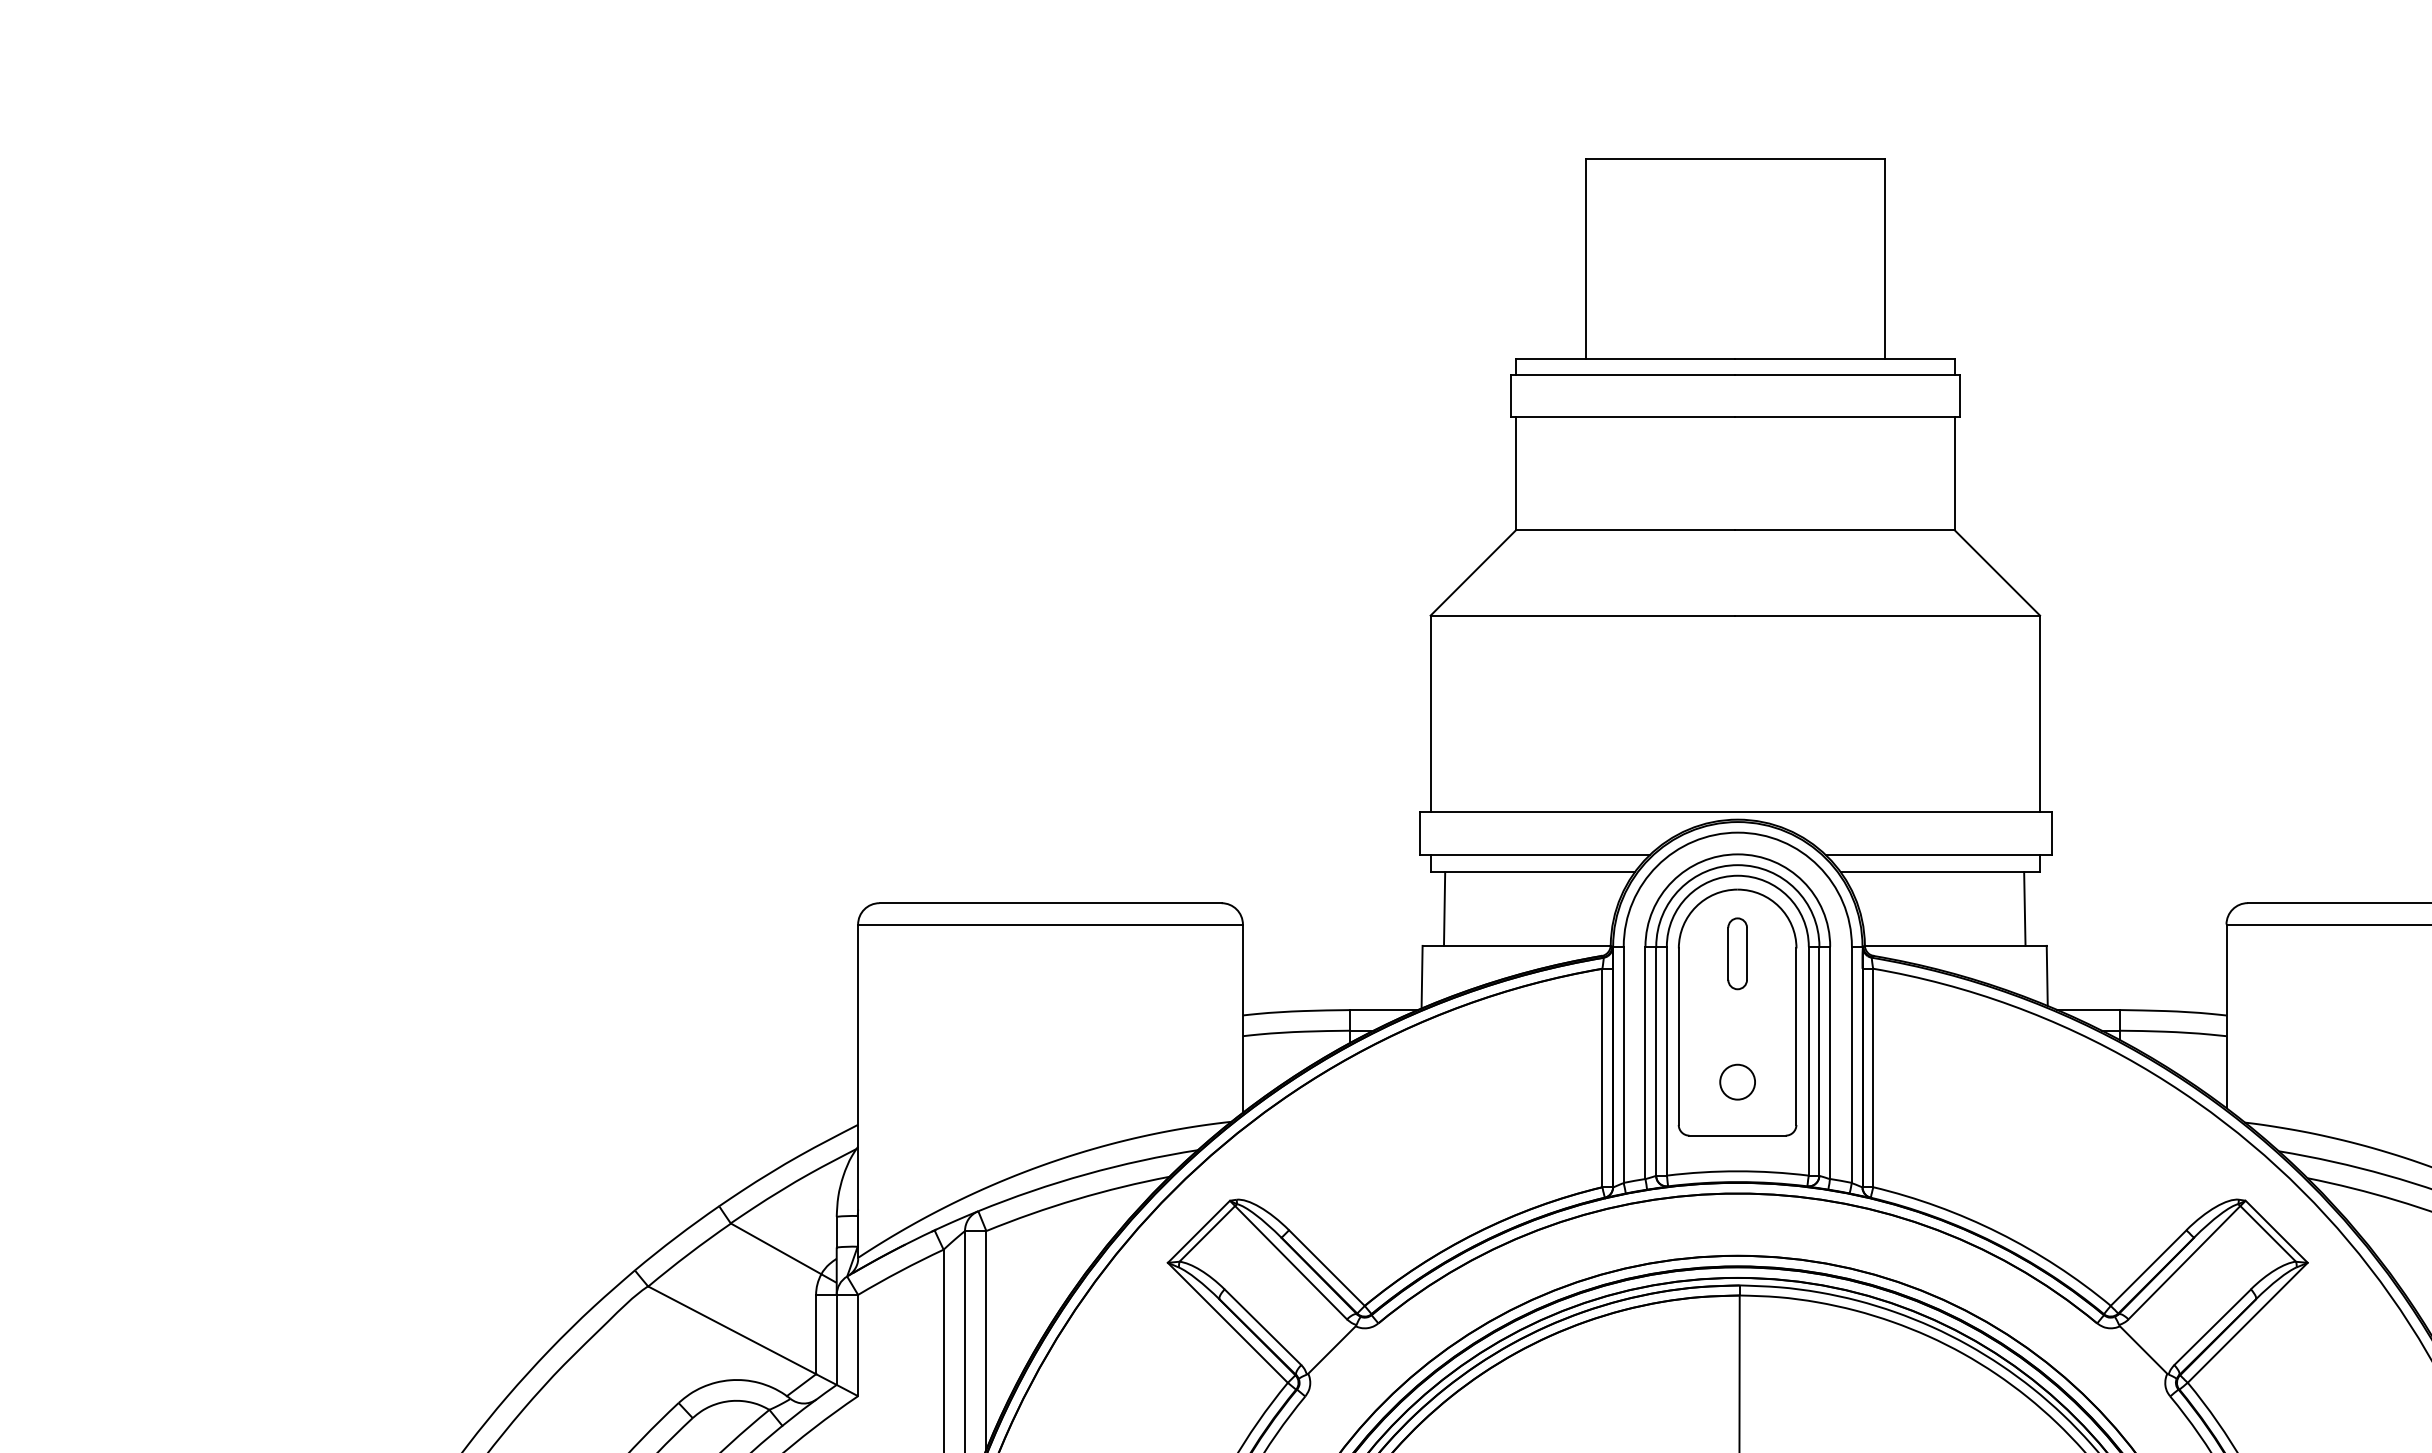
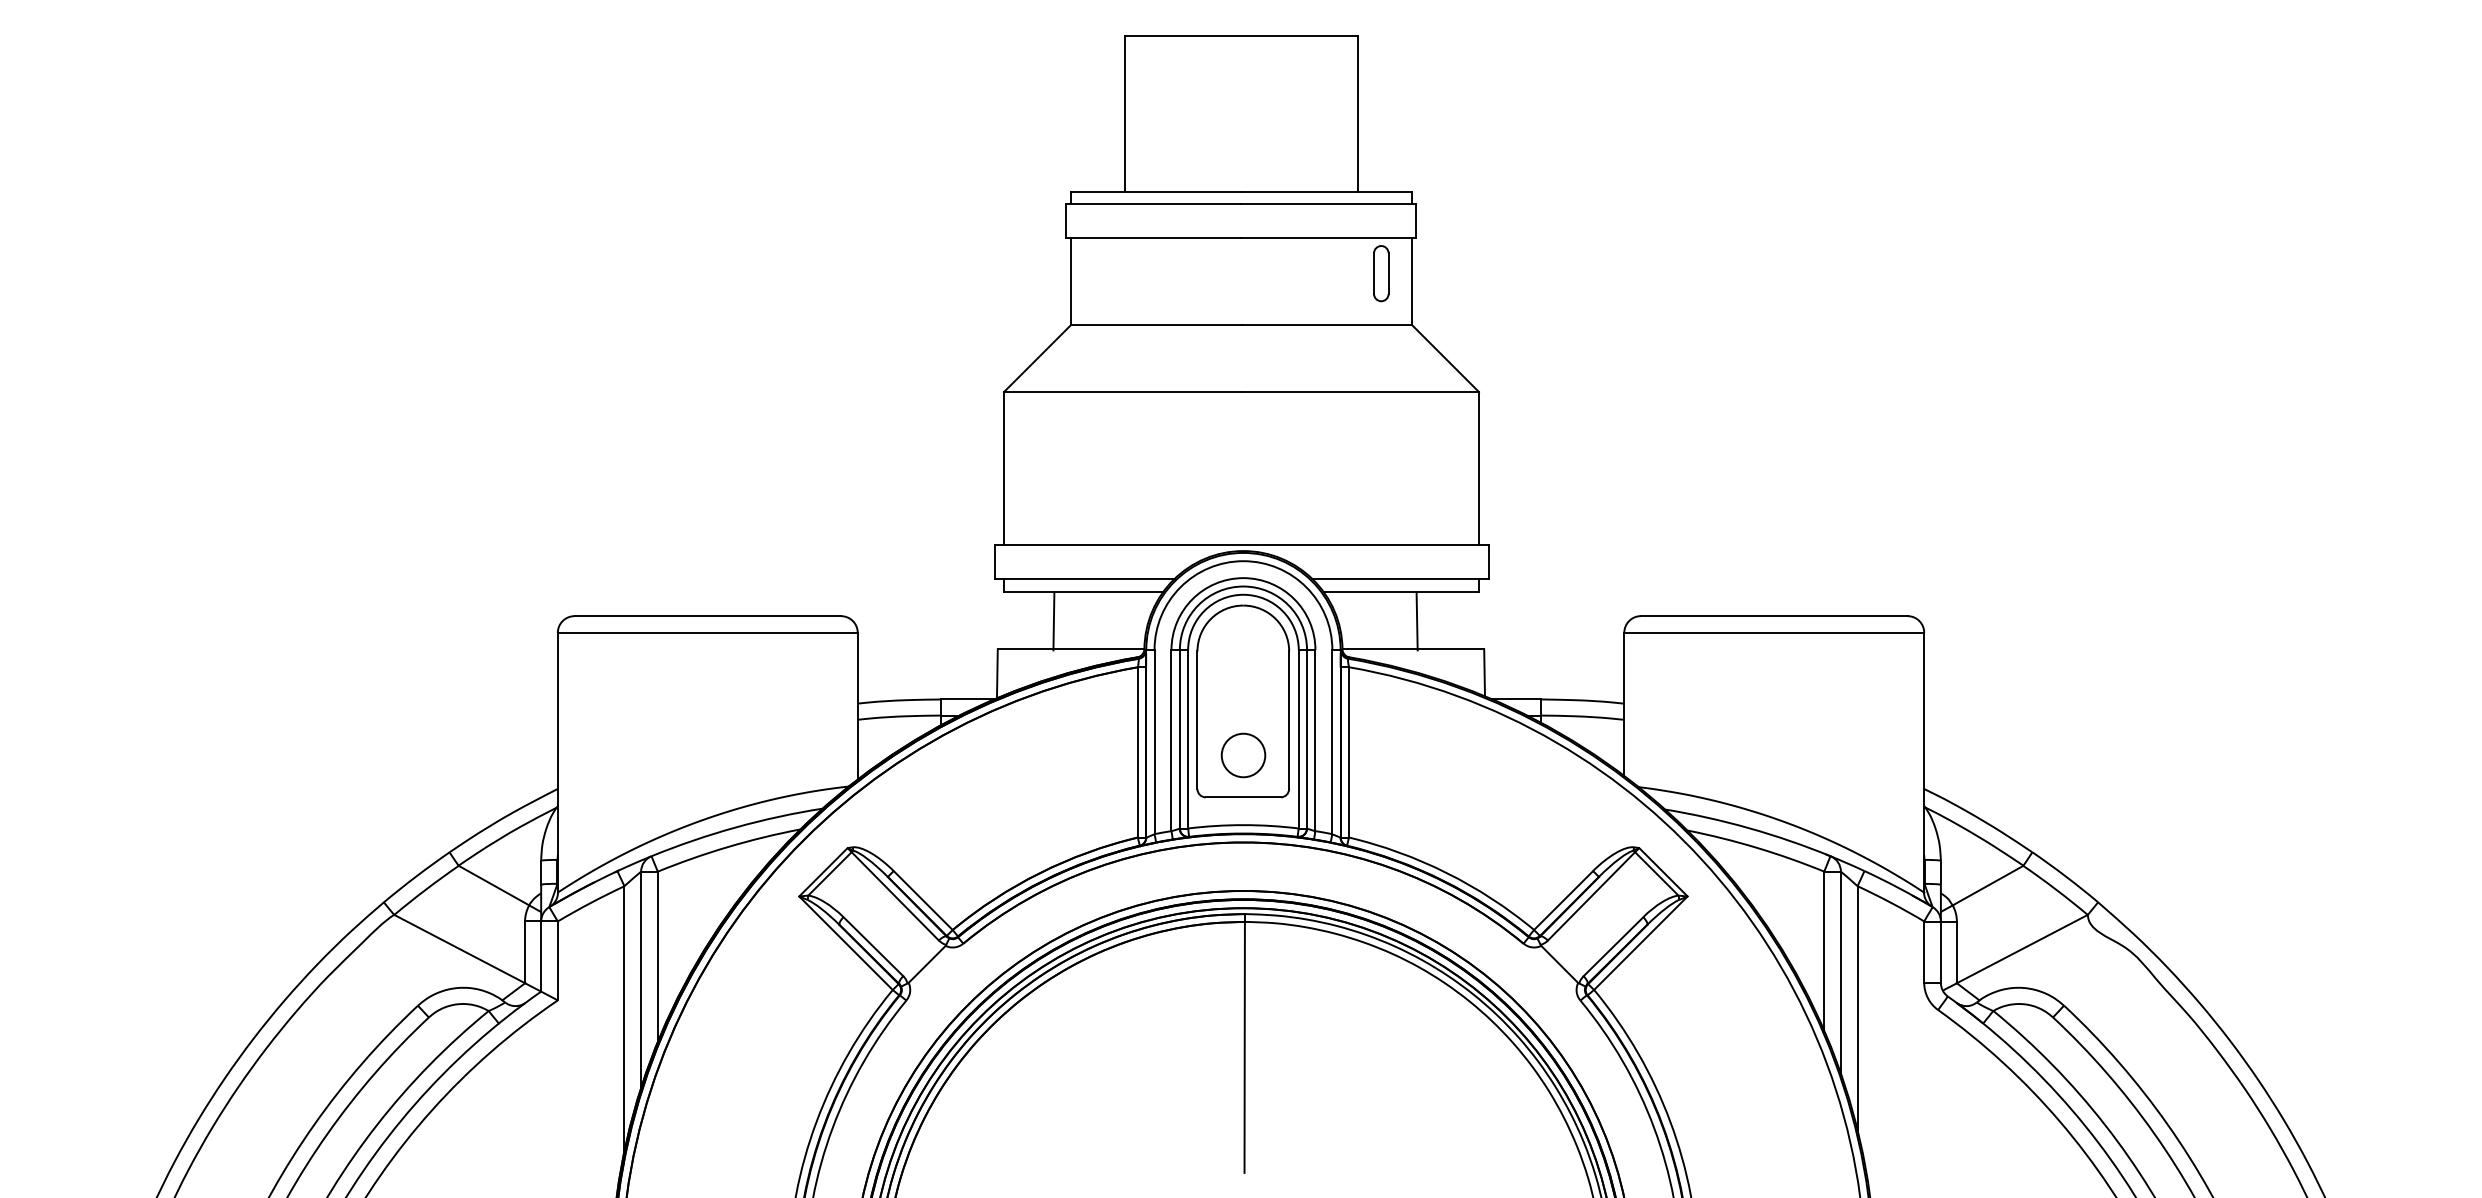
line: (1444, 908) -> (1053, 621), moved
line: (2024, 908) -> (1416, 621), moved
part: (1737, 953) -> (1381, 273), moved
circle: (1736, 1081) -> (1242, 755), size x1.6

